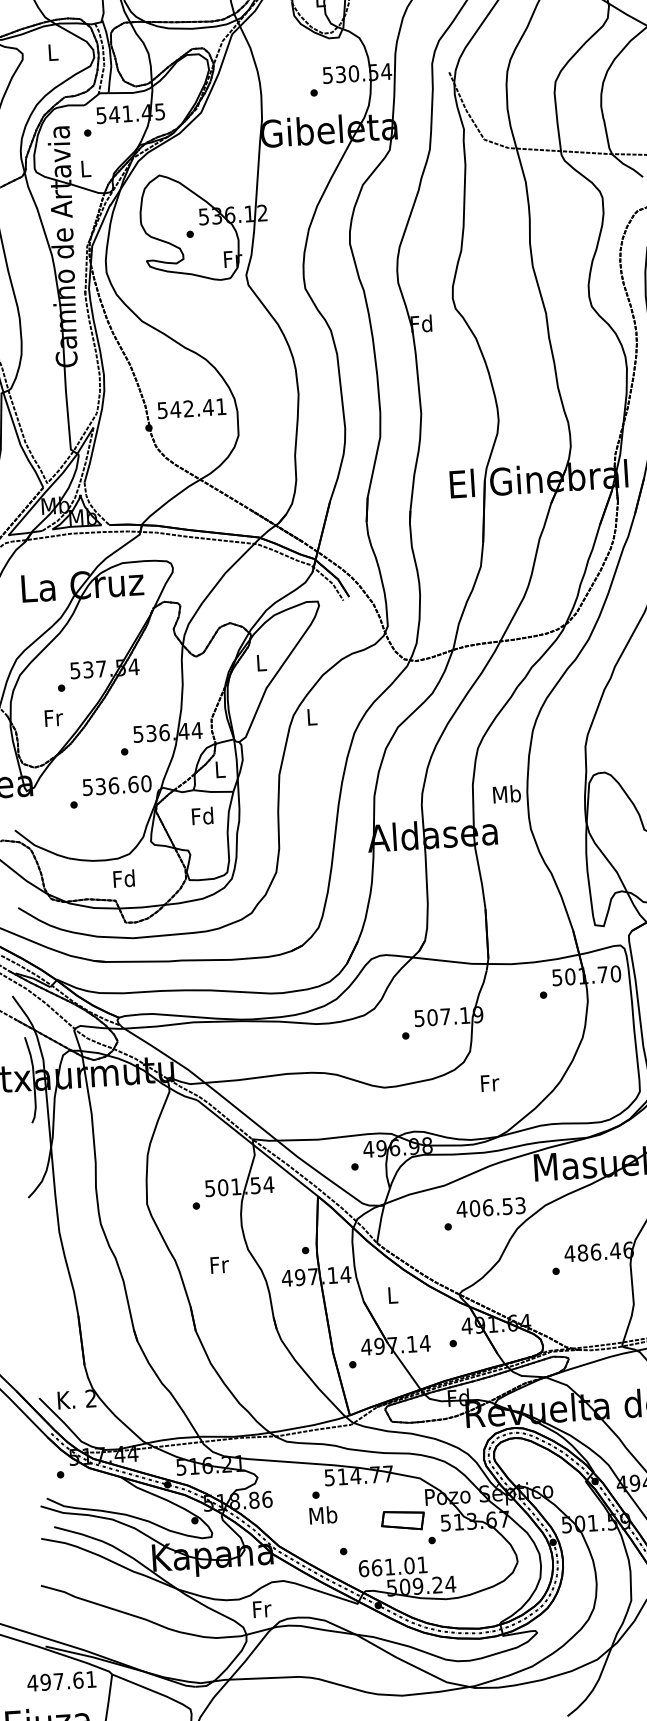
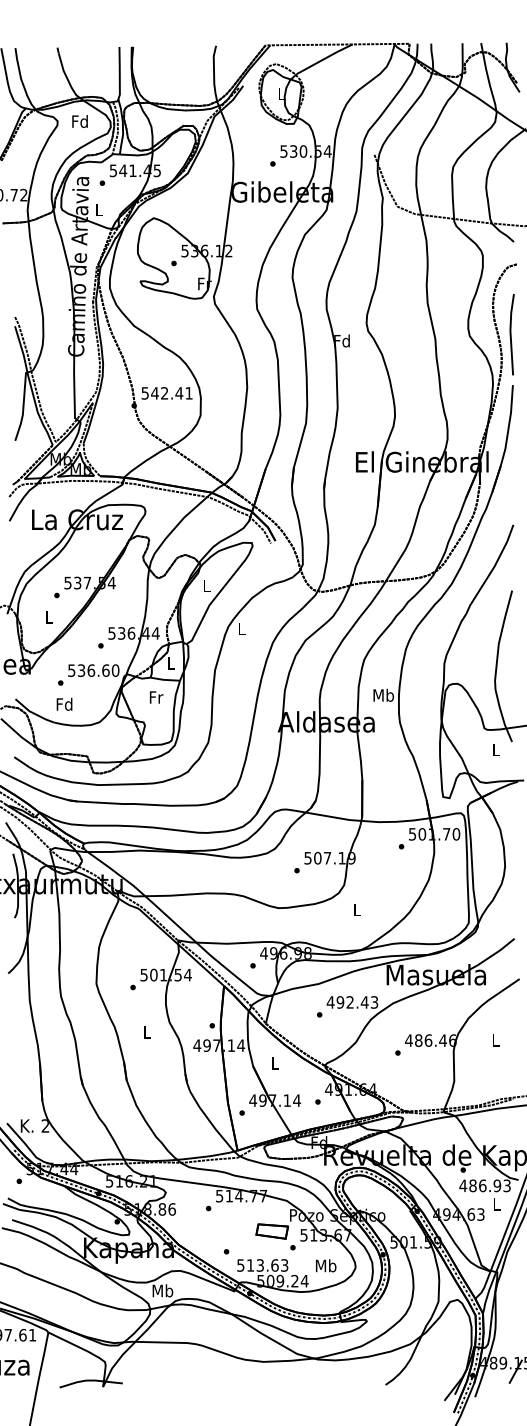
text: (51, 52) -> (79, 121), L -> Fd
text: (53, 718) -> (49, 617), Fr -> L
text: (201, 814) -> (155, 696), Fd -> Fr
text: (123, 877) -> (64, 703), moved
text: (489, 1082) -> (357, 909), Fr -> L
text: (491, 1207) -> (352, 1002), 406.53 -> 492.43
text: (219, 1264) -> (147, 1032), Fr -> L
text: (323, 1514) -> (326, 1265), moved
text: (392, 1566) -> (262, 1265), 661.01 -> 513.63
text: (261, 1608) -> (162, 1290), Fr -> Mb

